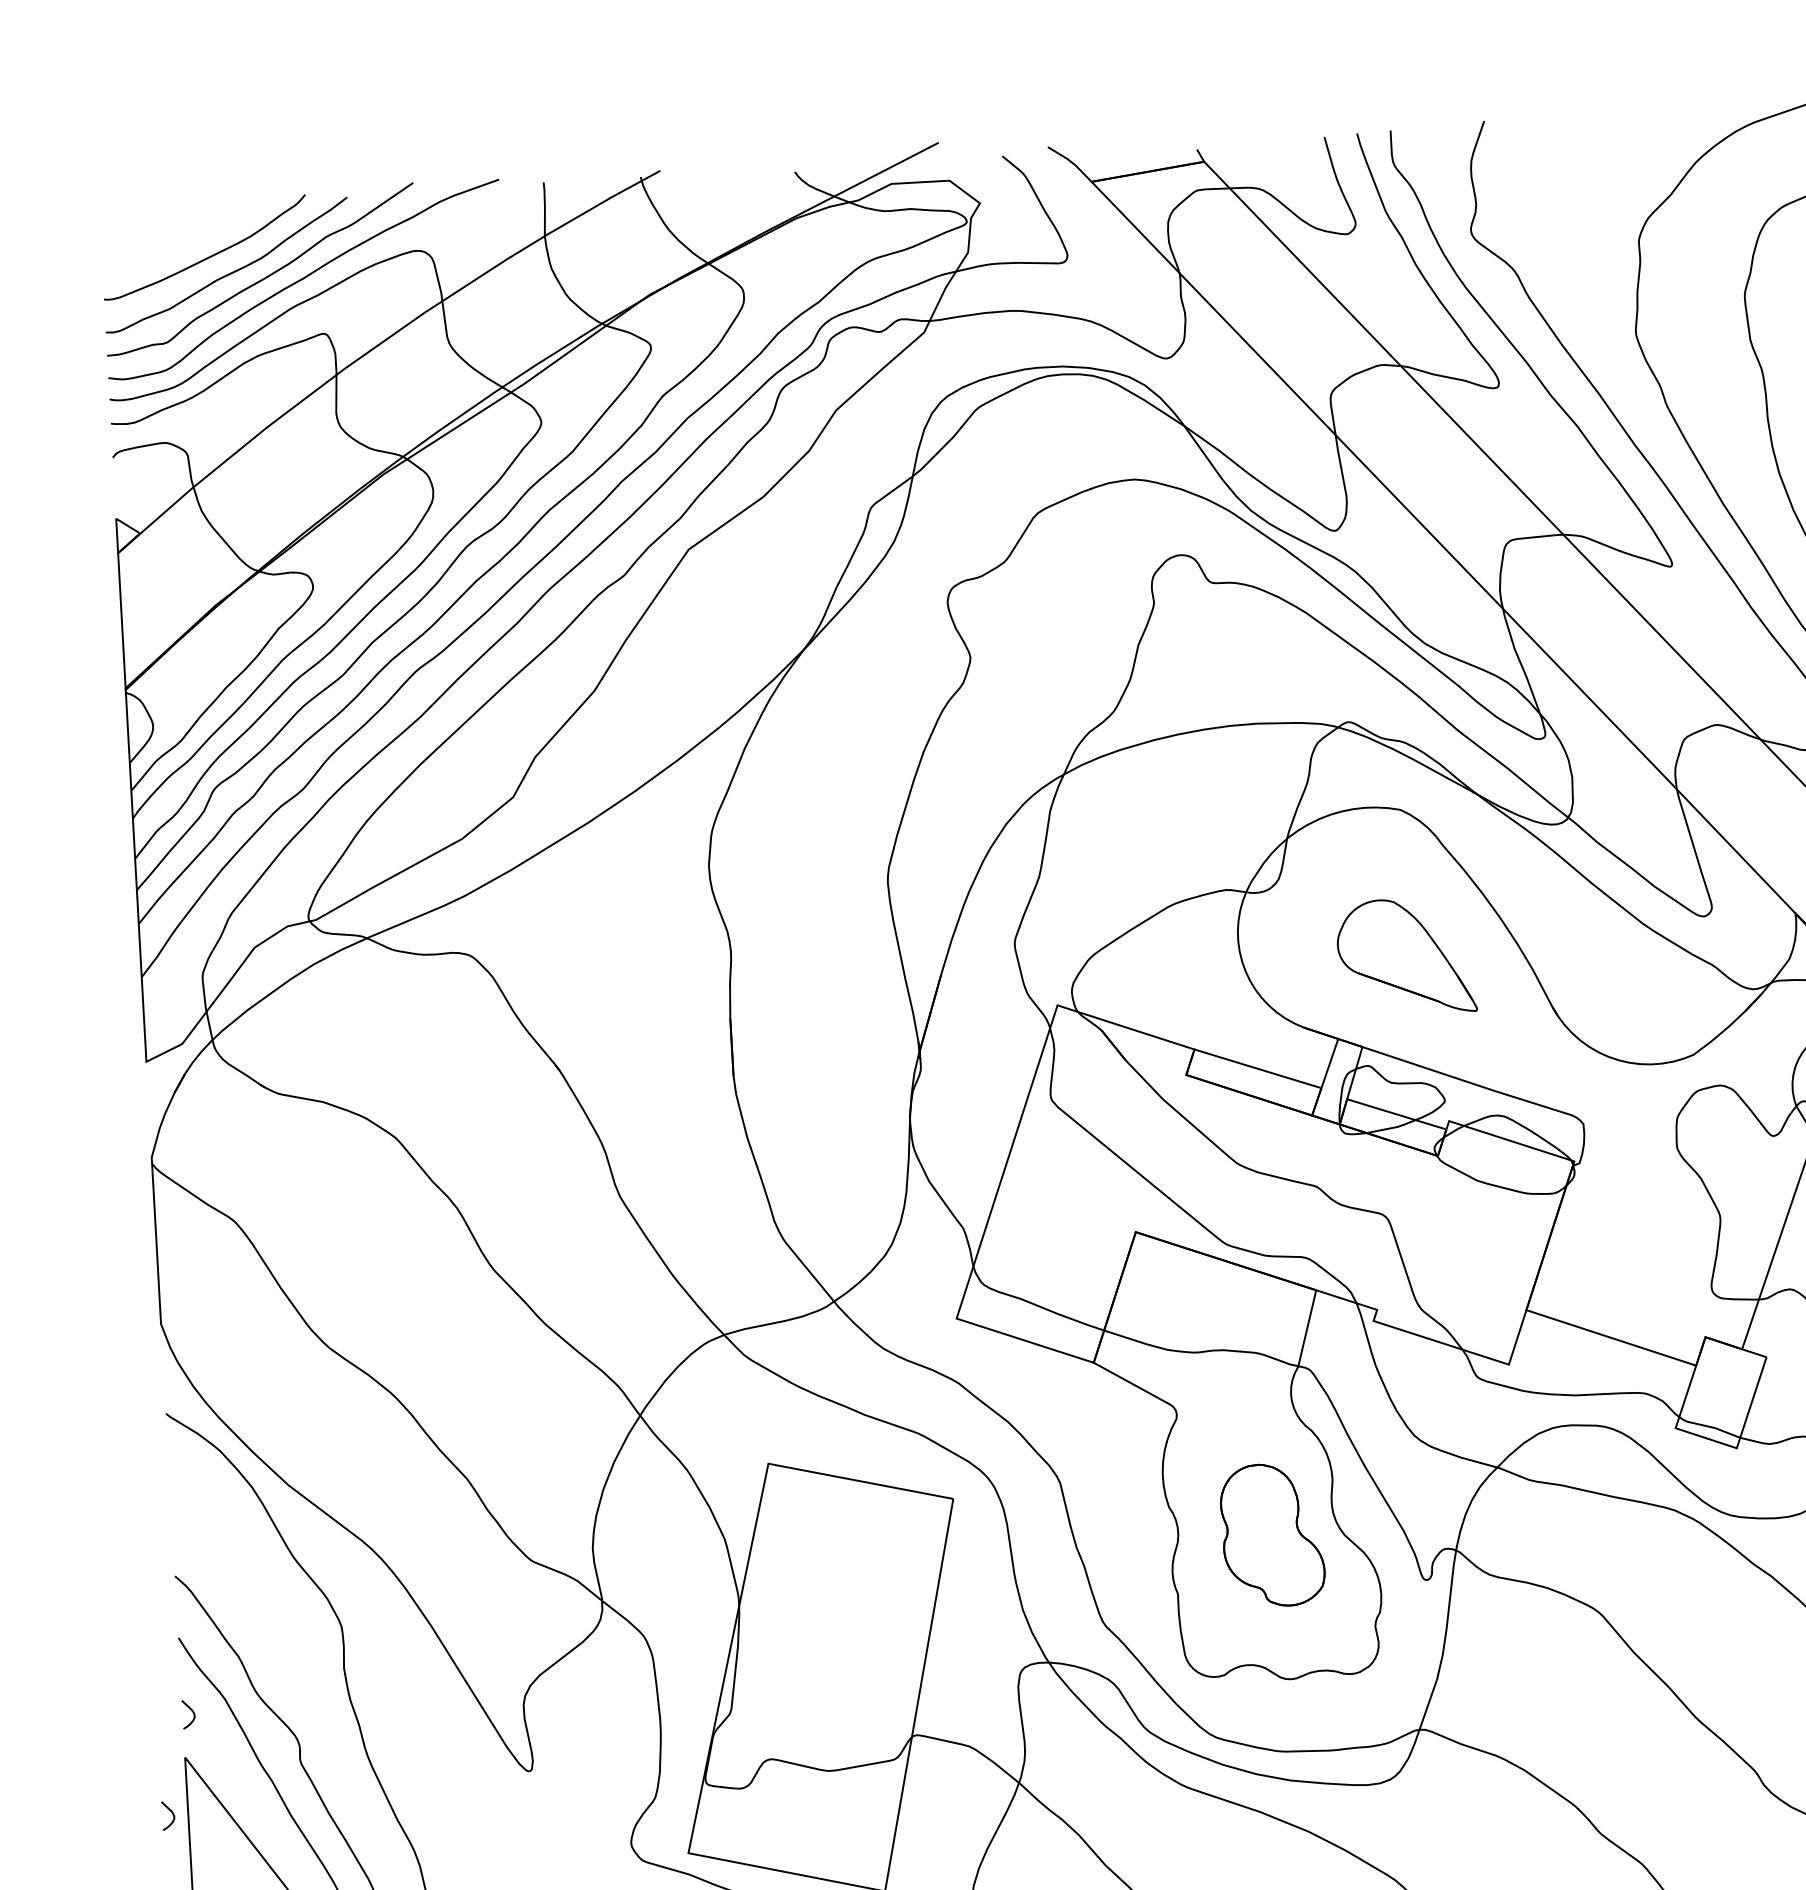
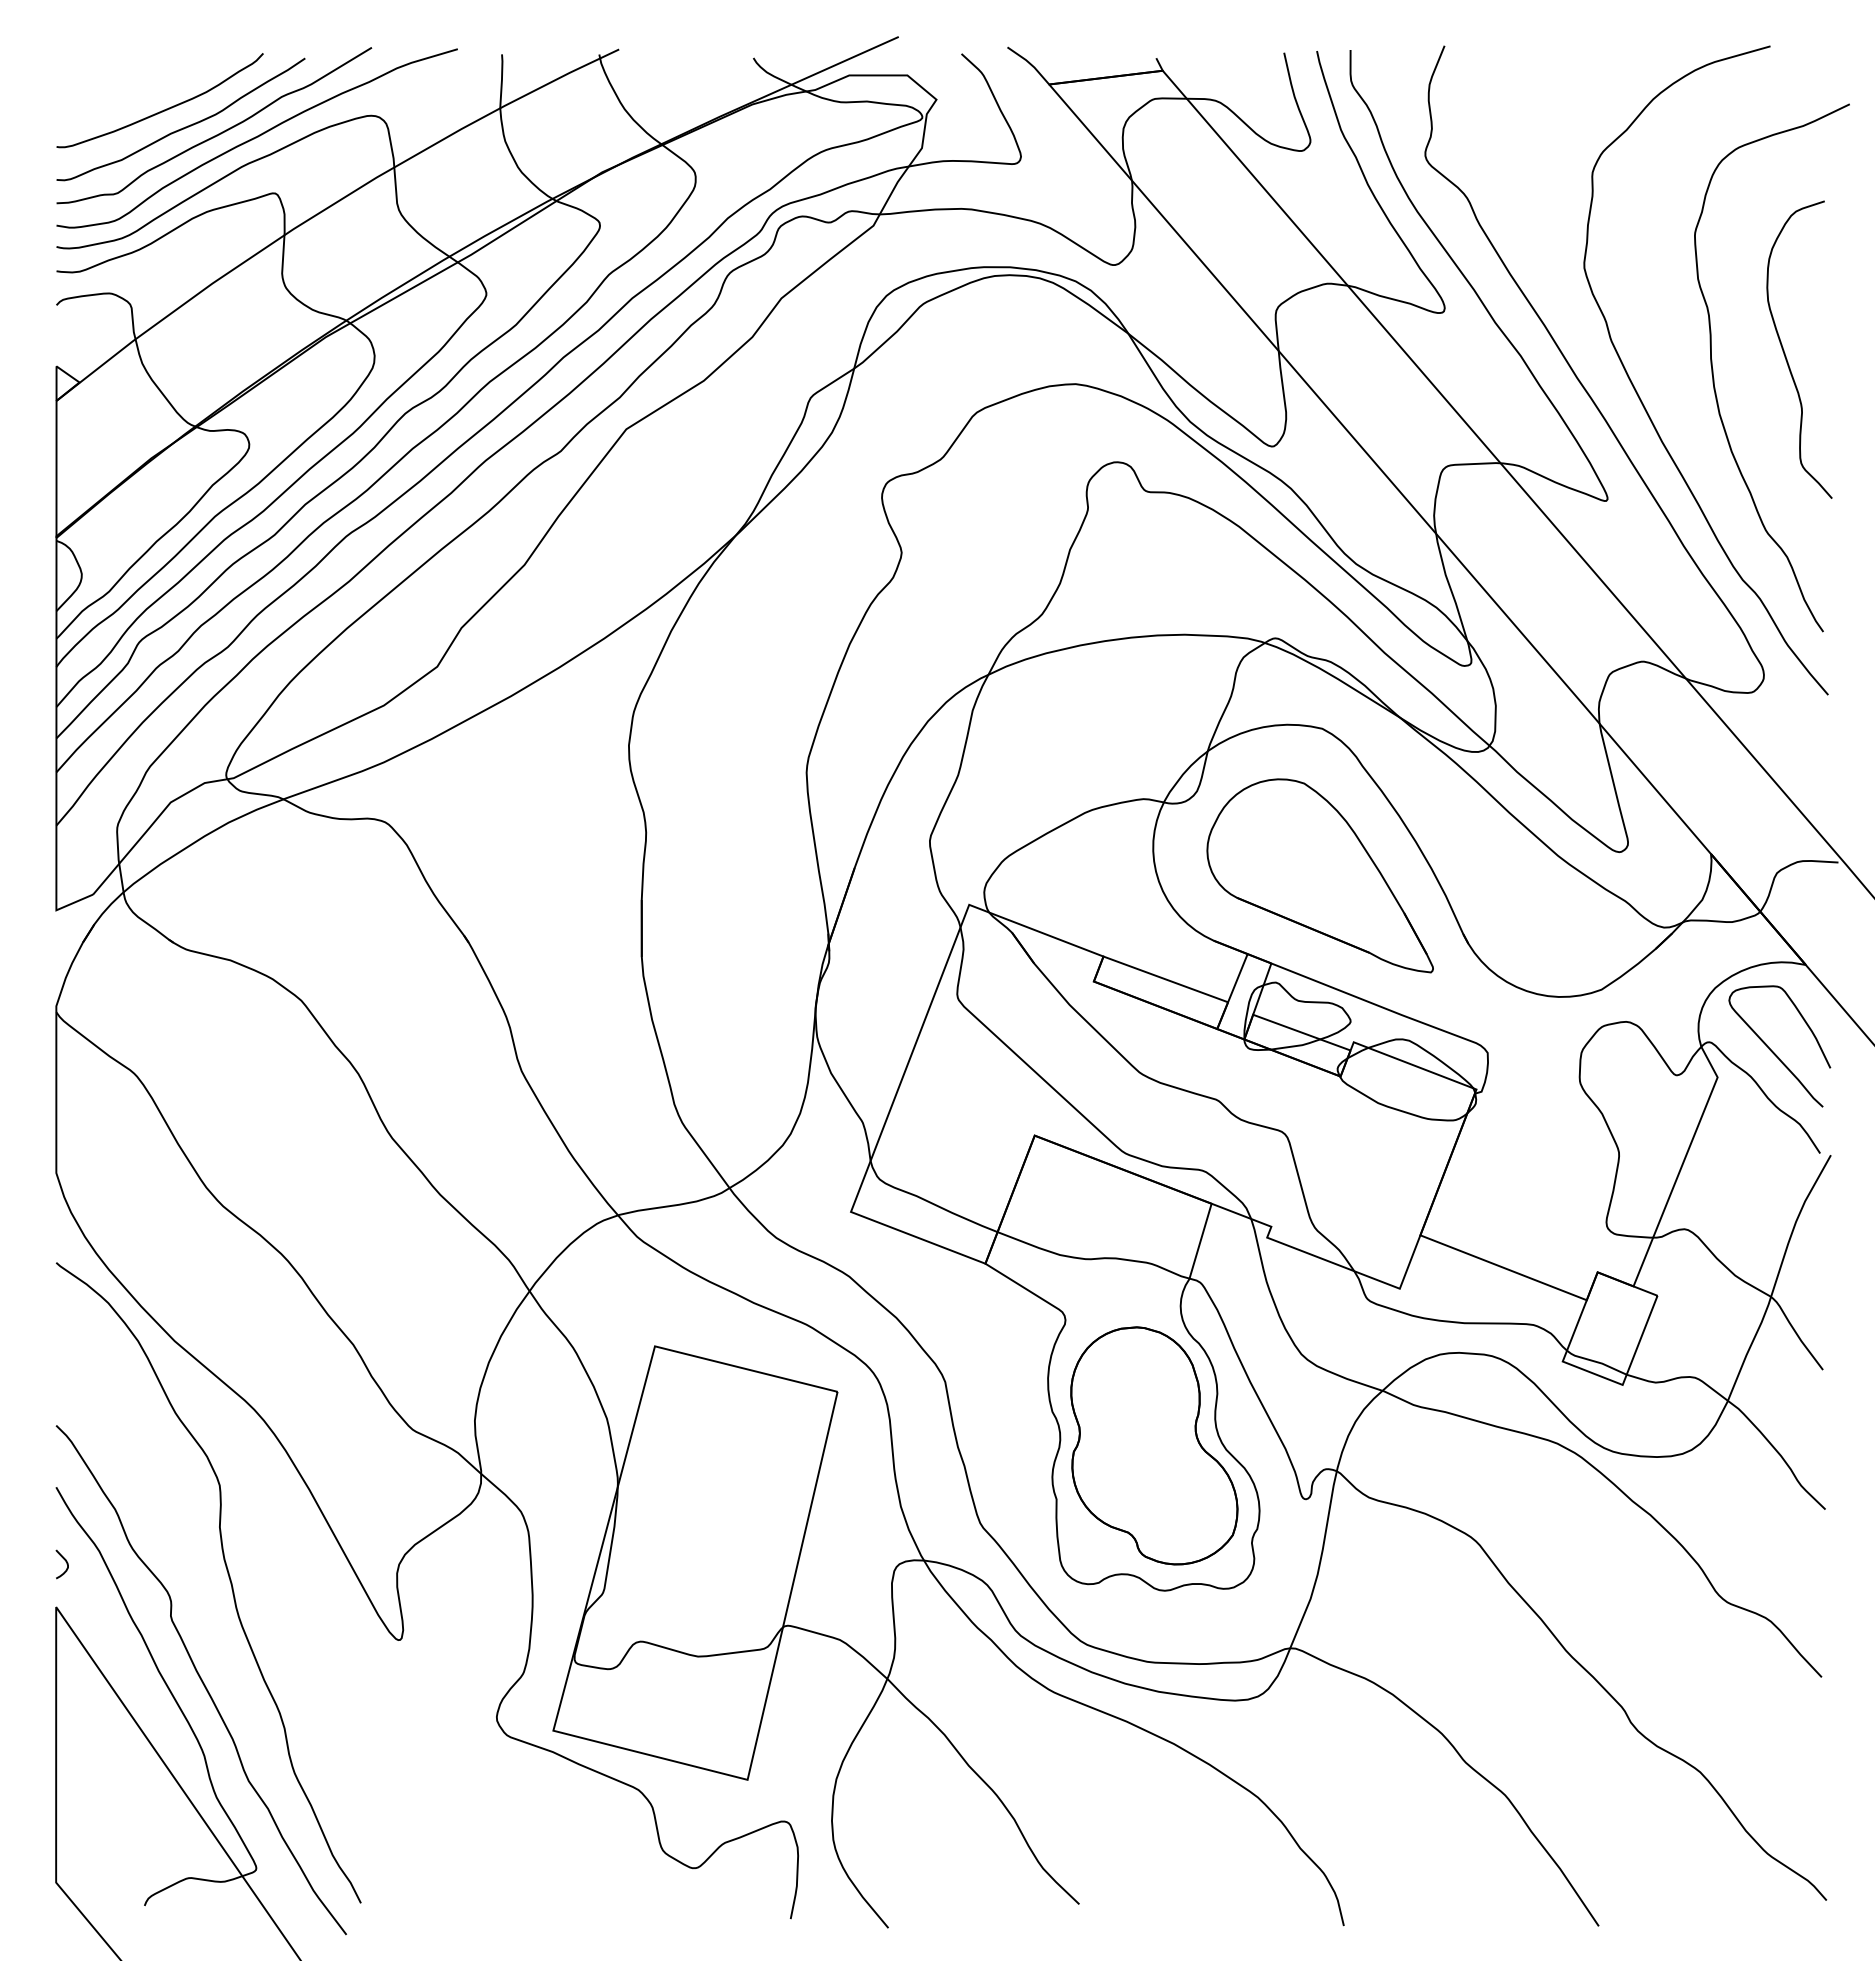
part: (1405, 956) -> (1319, 875), size x1.67
part: (1272, 1534) -> (1154, 1445), size x1.67
curve: (170, 1811) -> (38, 1660), removed

